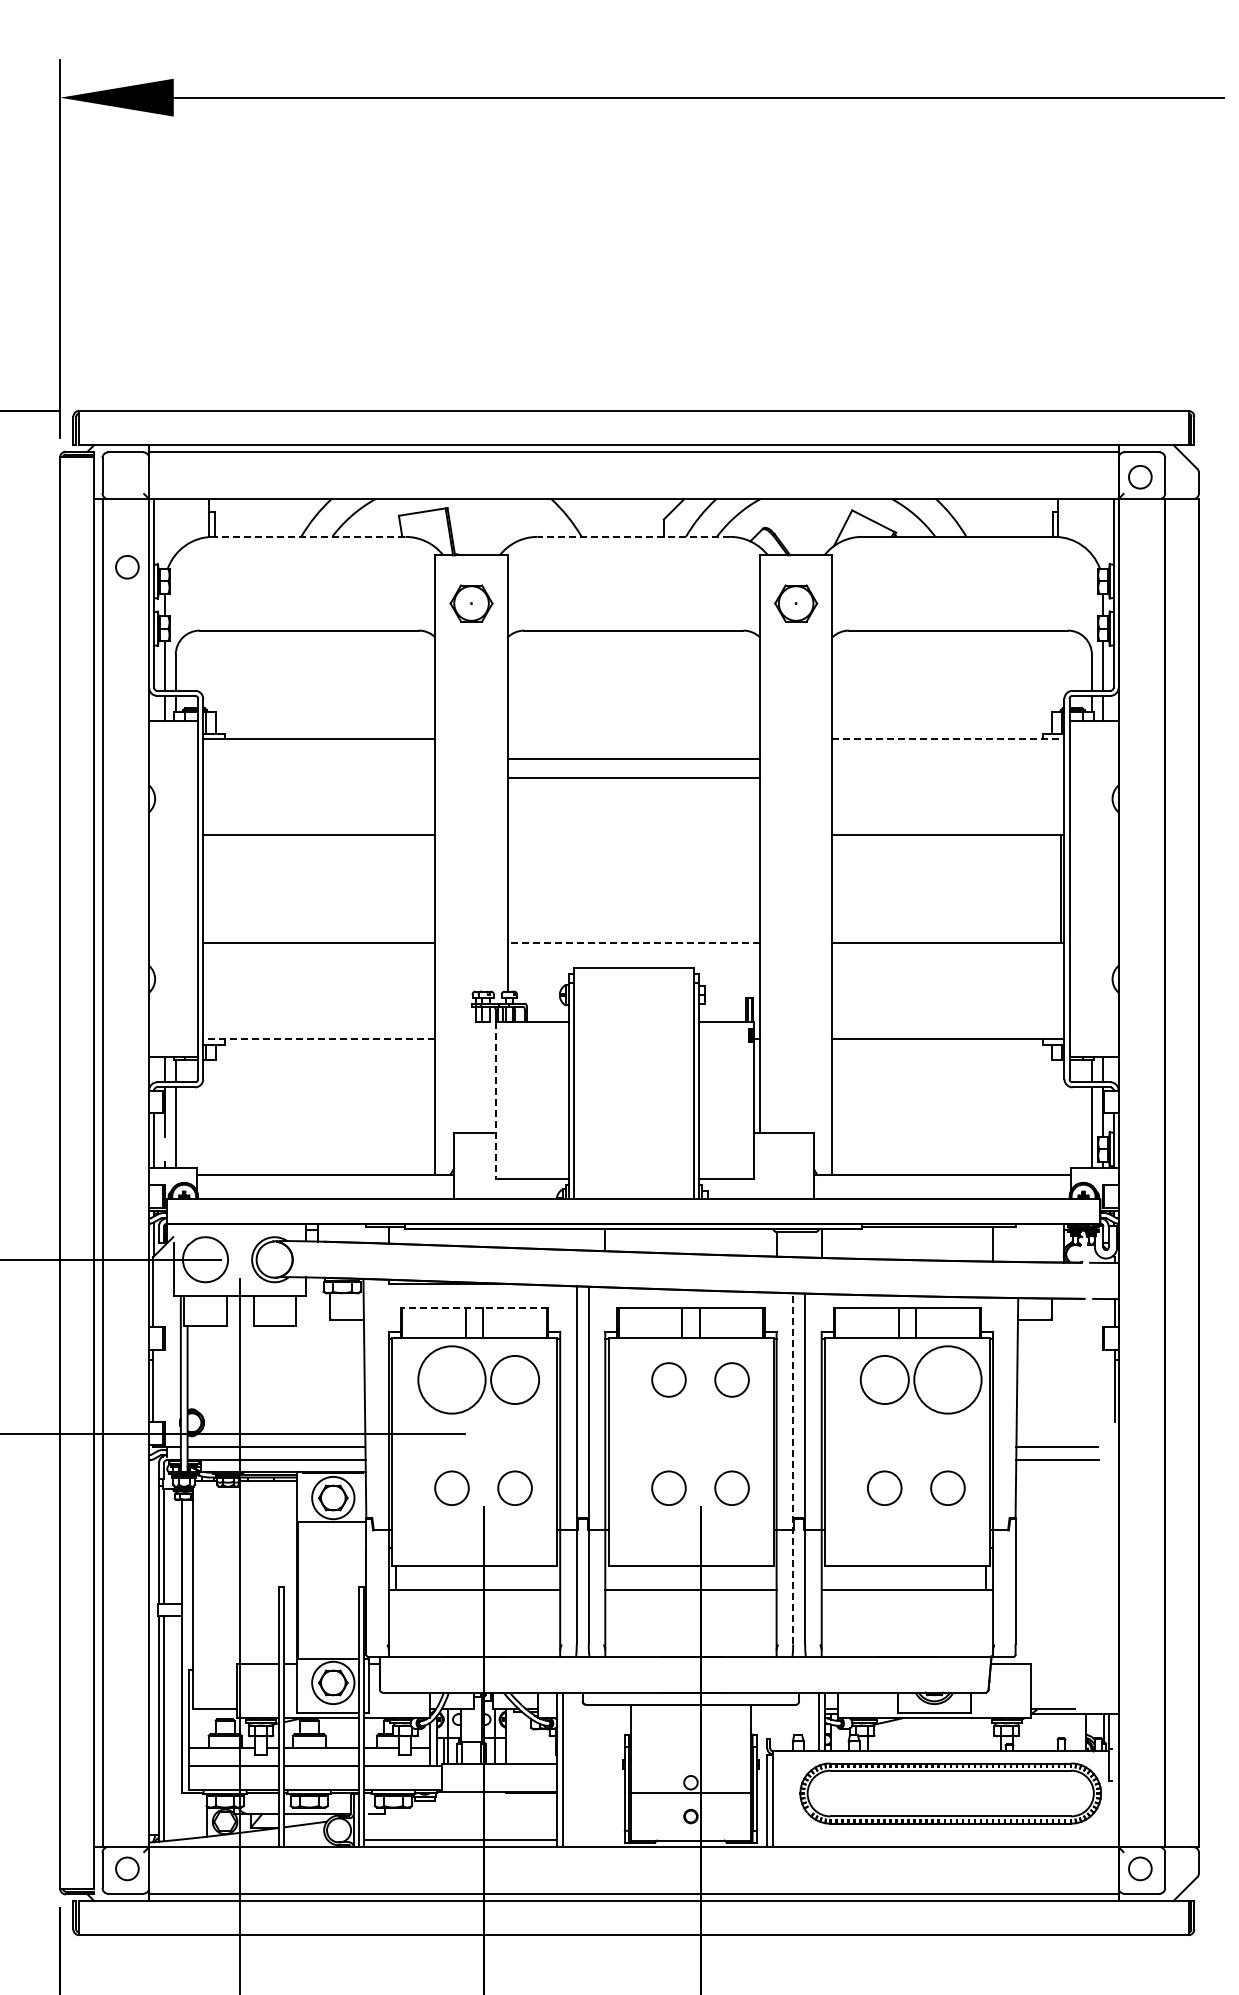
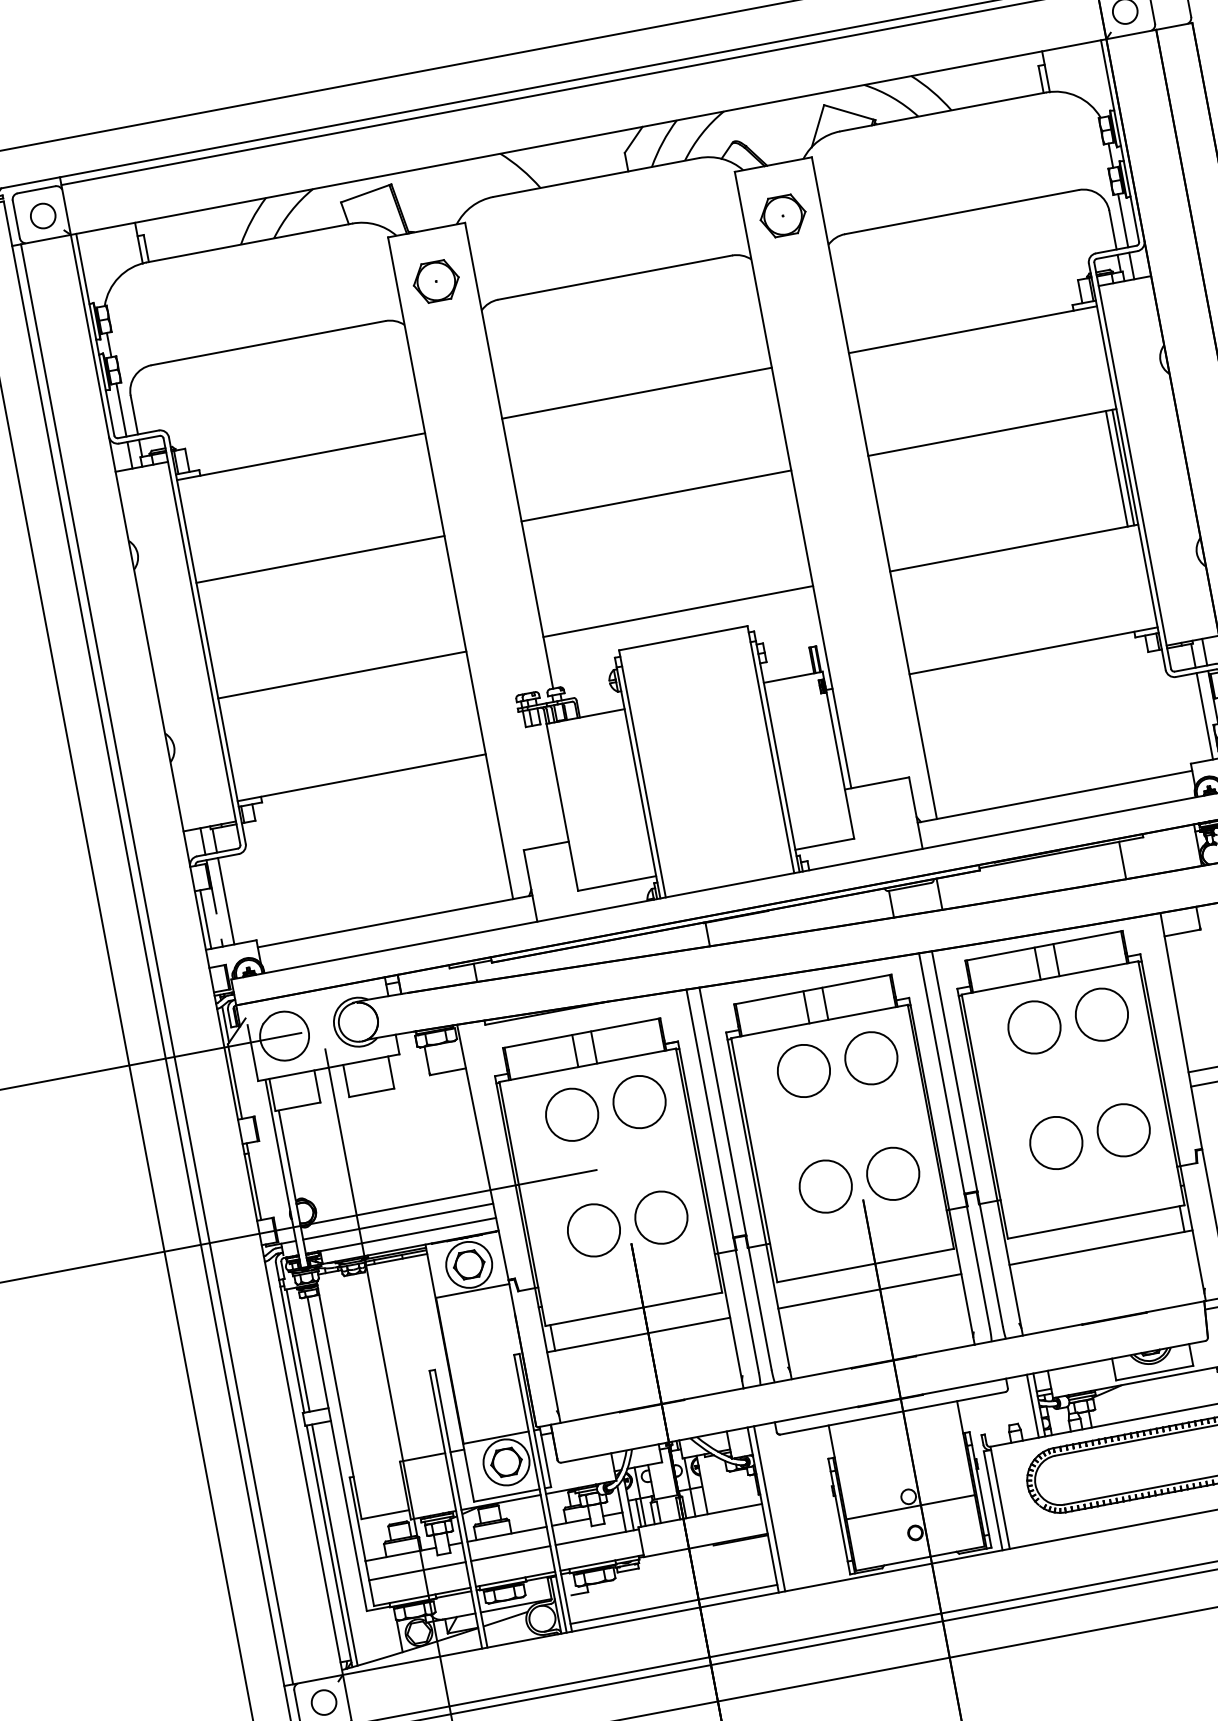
line: (308, 536) -> (248, 242), dashed -> solid
line: (633, 536) -> (595, 177), dashed -> solid
circle: (127, 567) -> (43, 216), moved
line: (948, 738) -> (973, 329), dashed -> solid
line: (633, 758) -> (655, 495), moved
line: (633, 777) -> (636, 392), moved
line: (1054, 888) -> (1116, 468), added
line: (633, 943) -> (677, 611), dashed -> solid
line: (318, 1039) -> (360, 778), dashed -> solid
line: (495, 1100) -> (562, 807), dashed -> solid
line: (474, 1307) -> (581, 1032), dashed -> solid
circle: (451, 1379) -> (571, 1114), size x0.71
circle: (668, 1379) -> (803, 1070), size x1.43
circle: (731, 1379) -> (870, 1057), size x1.43
circle: (947, 1379) -> (1101, 1014), size x0.71
line: (793, 1468) -> (954, 1140), dashed -> solid
circle: (451, 1488) -> (593, 1230), size x1.43
circle: (514, 1488) -> (660, 1218), size x1.43
circle: (668, 1488) -> (825, 1187), size x1.43
circle: (731, 1488) -> (892, 1174), size x1.43
circle: (884, 1488) -> (1056, 1143), size x1.43
circle: (947, 1488) -> (1123, 1130), size x1.43

